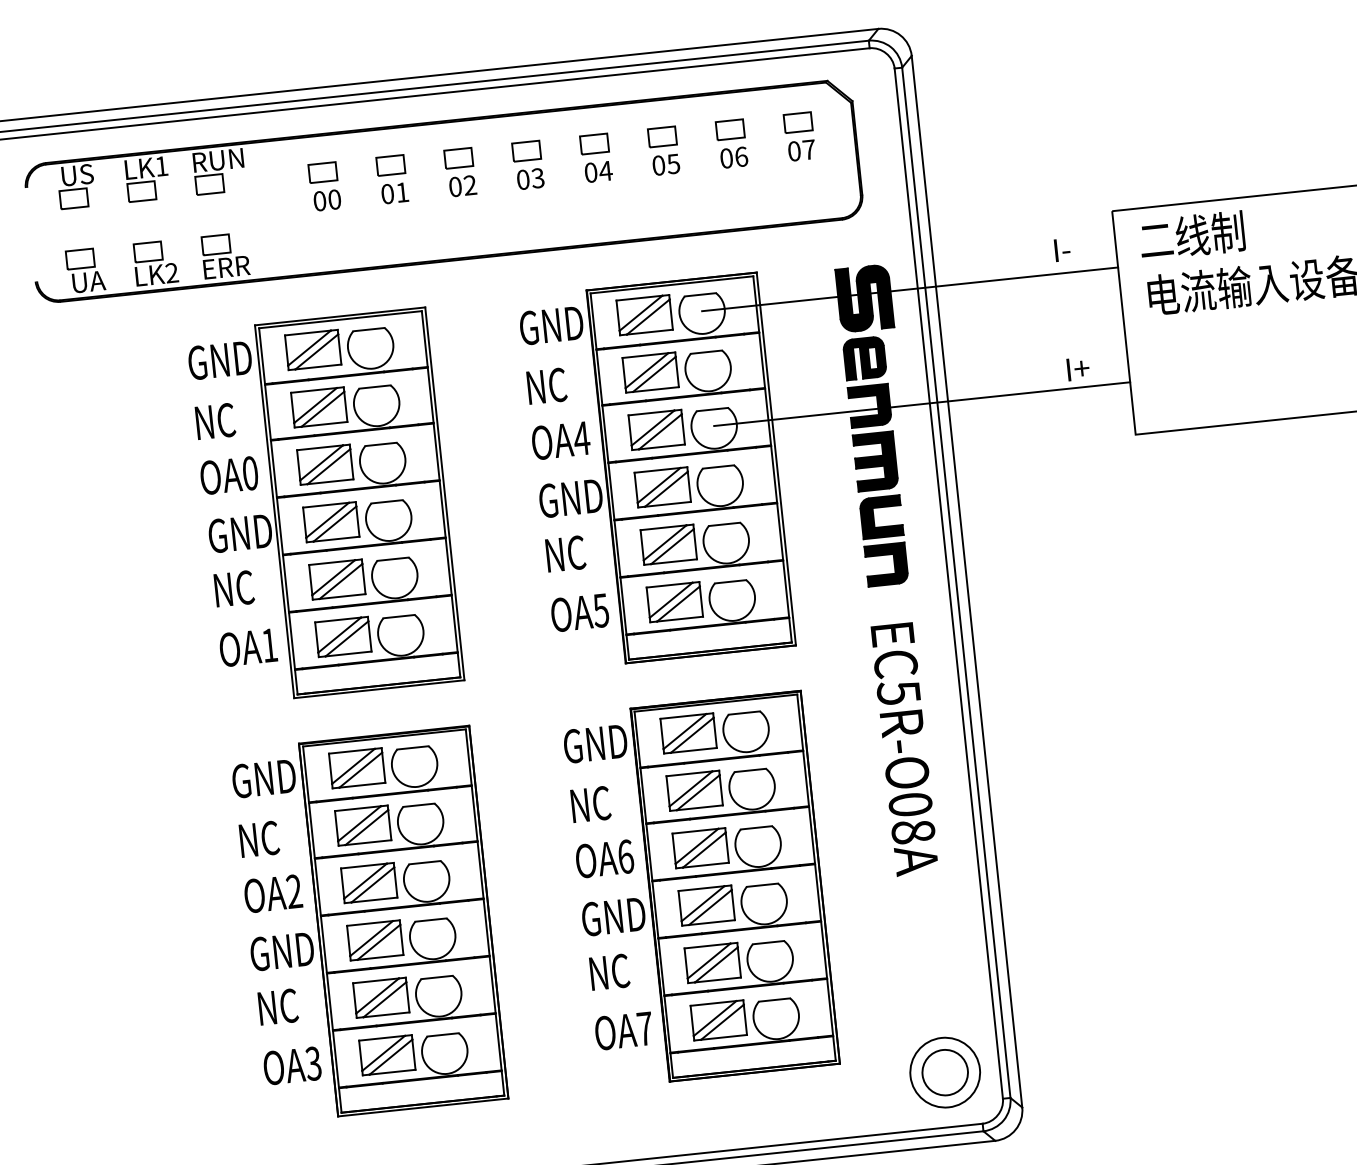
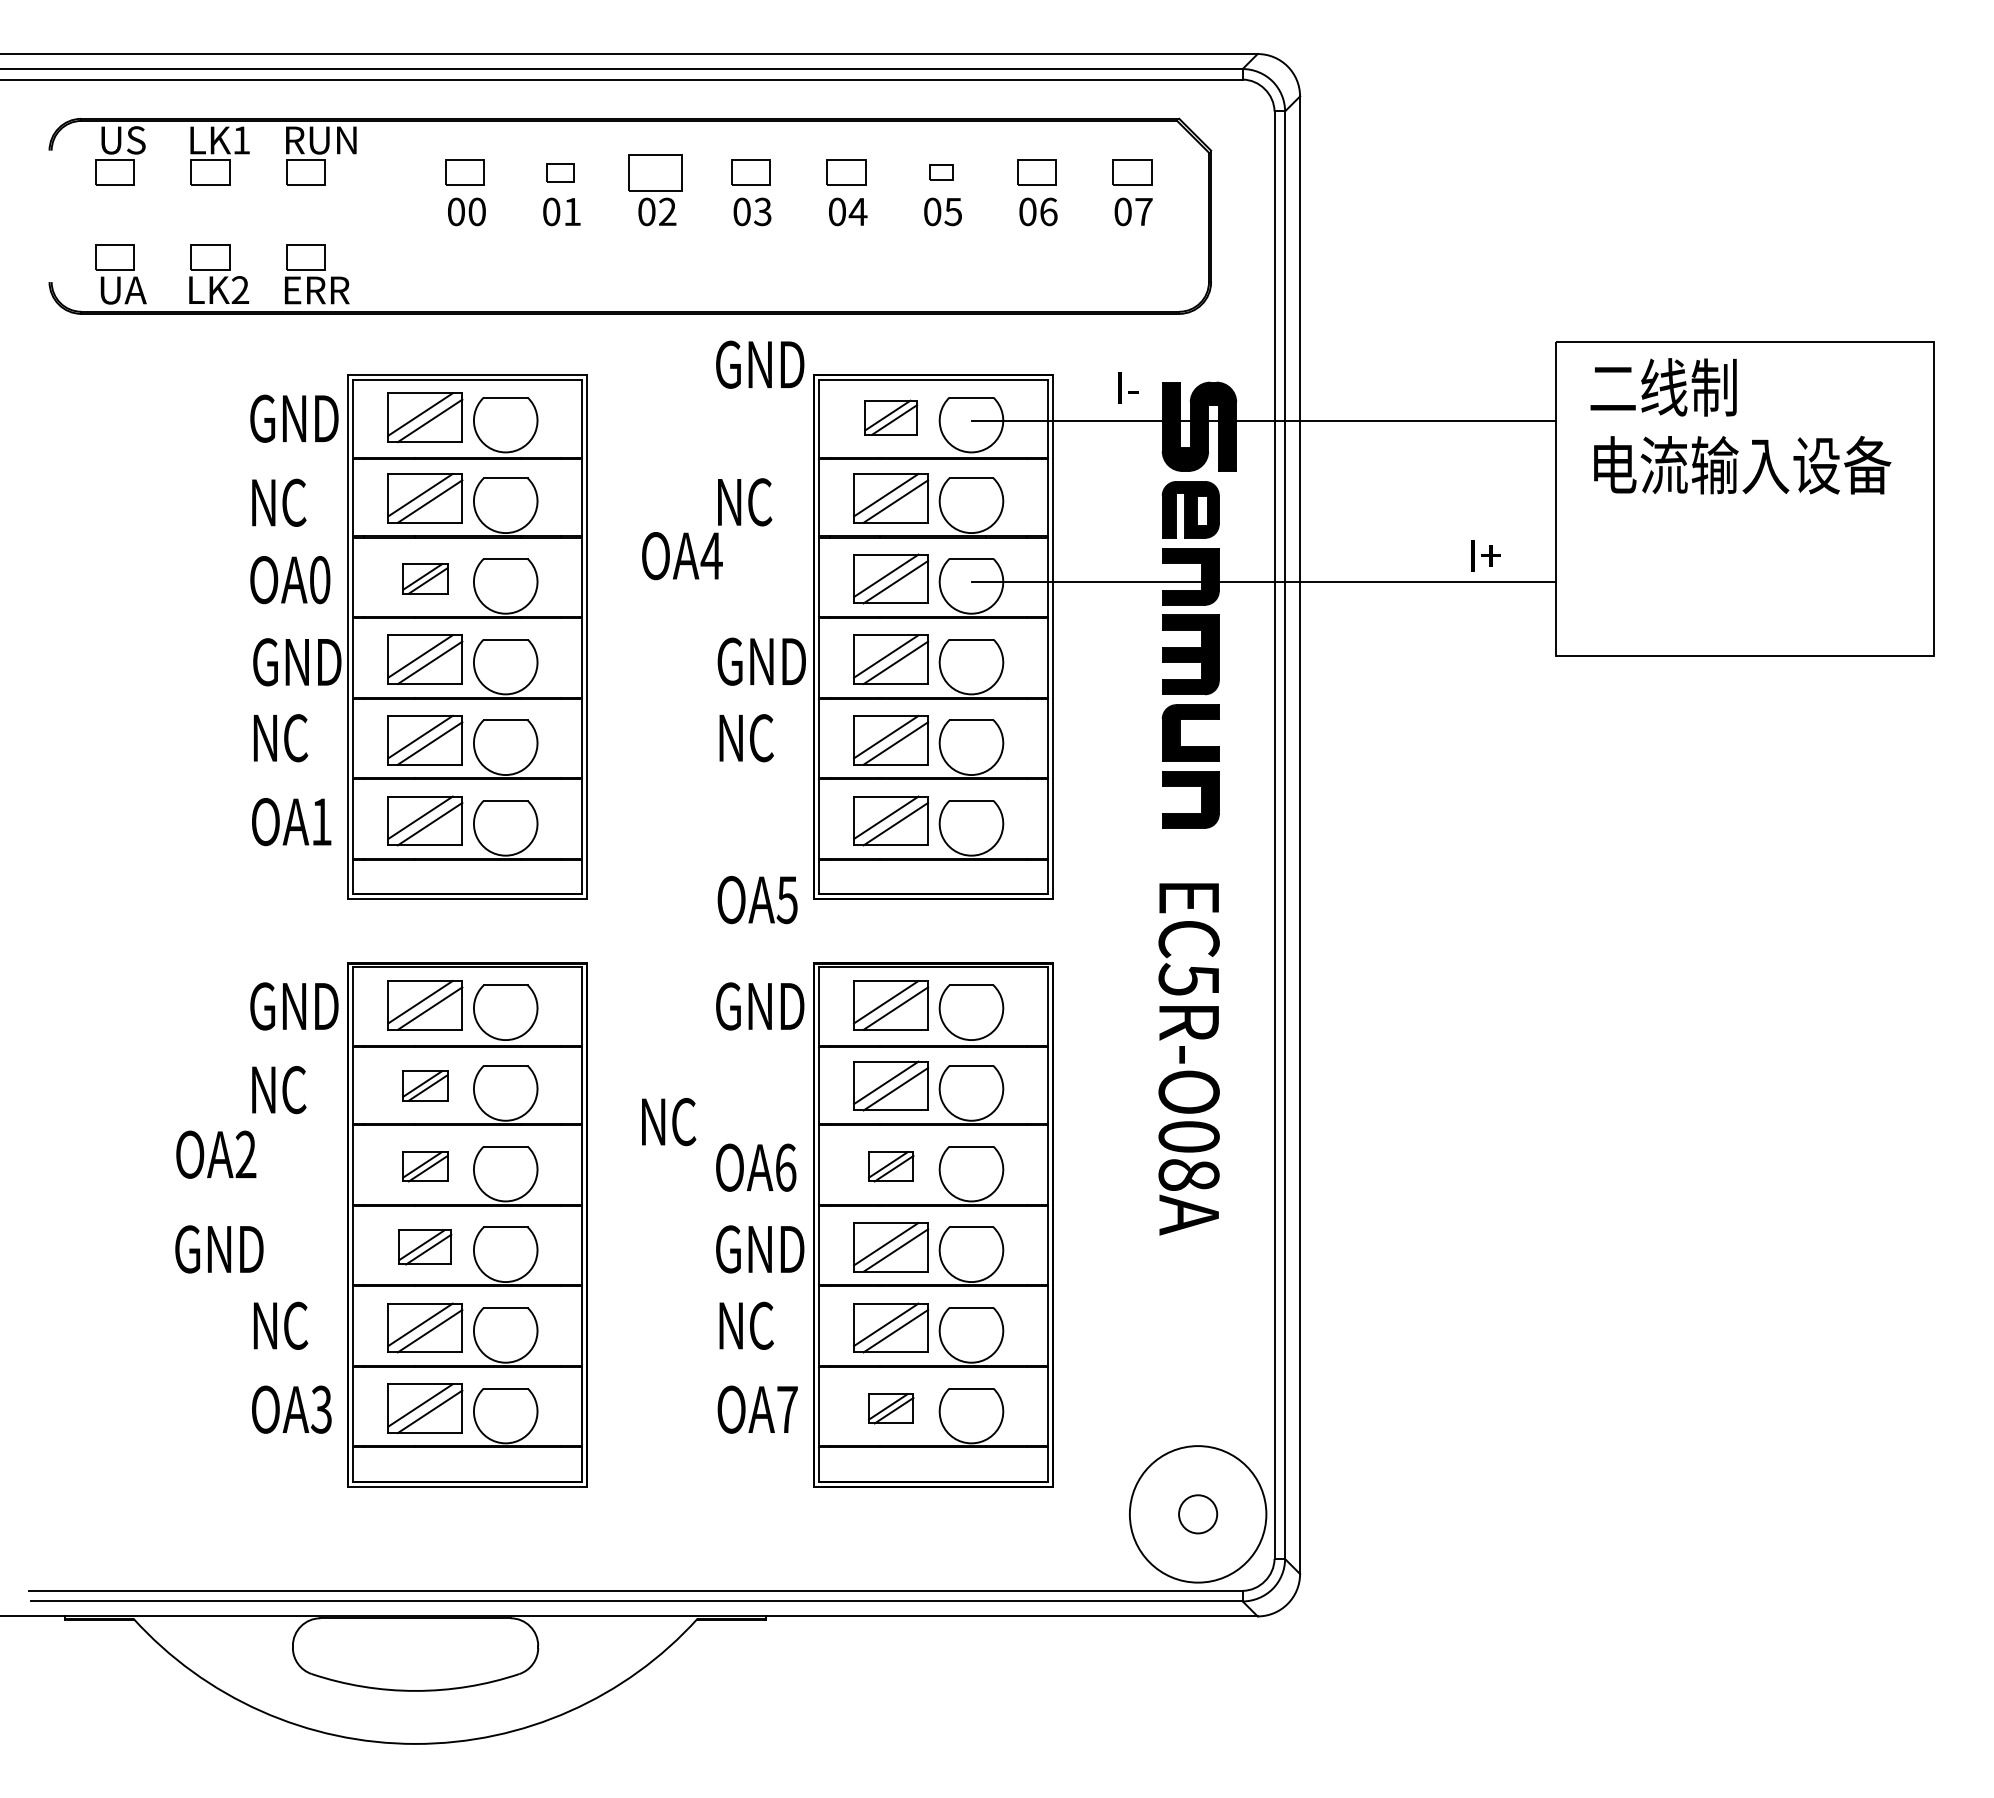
part: (662, 136) -> (941, 172), size x0.6
part: (458, 158) -> (655, 172), size x1.4
part: (390, 165) -> (559, 172), size x0.7
text: (1062, 249) -> (1128, 387), moved
part: (644, 314) -> (891, 417), size x0.7
text: (551, 325) -> (760, 364), moved
text: (561, 441) -> (682, 556), moved
part: (325, 464) -> (425, 578), size x0.6
text: (579, 613) -> (757, 900), moved
text: (591, 804) -> (669, 1122), moved
part: (363, 825) -> (425, 1085), size x0.6
part: (700, 848) -> (891, 1166), size x0.6
part: (369, 882) -> (425, 1166), size x0.6
text: (273, 893) -> (216, 1154), moved
part: (375, 940) -> (425, 1247), size x0.7
text: (282, 951) -> (219, 1249), moved
part: (719, 1020) -> (891, 1408), size x0.6
circle: (944, 1072) -> (1197, 1514), size x0.6
circle: (944, 1072) -> (1197, 1514), size x1.4

